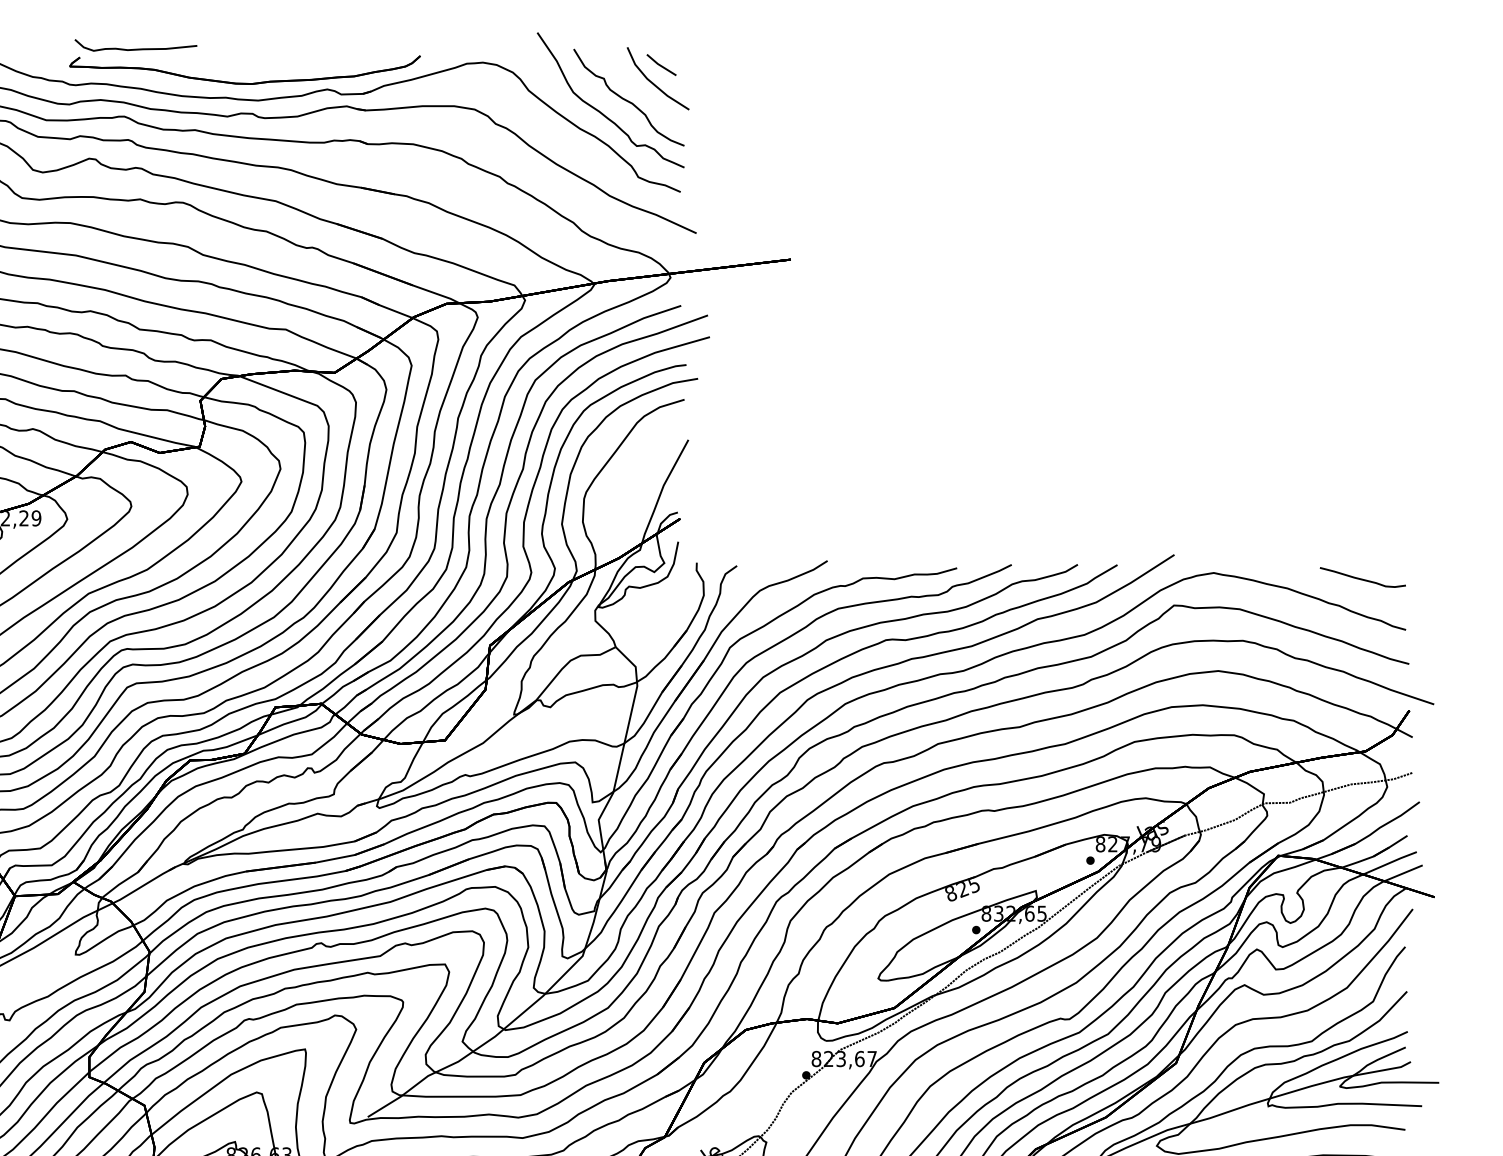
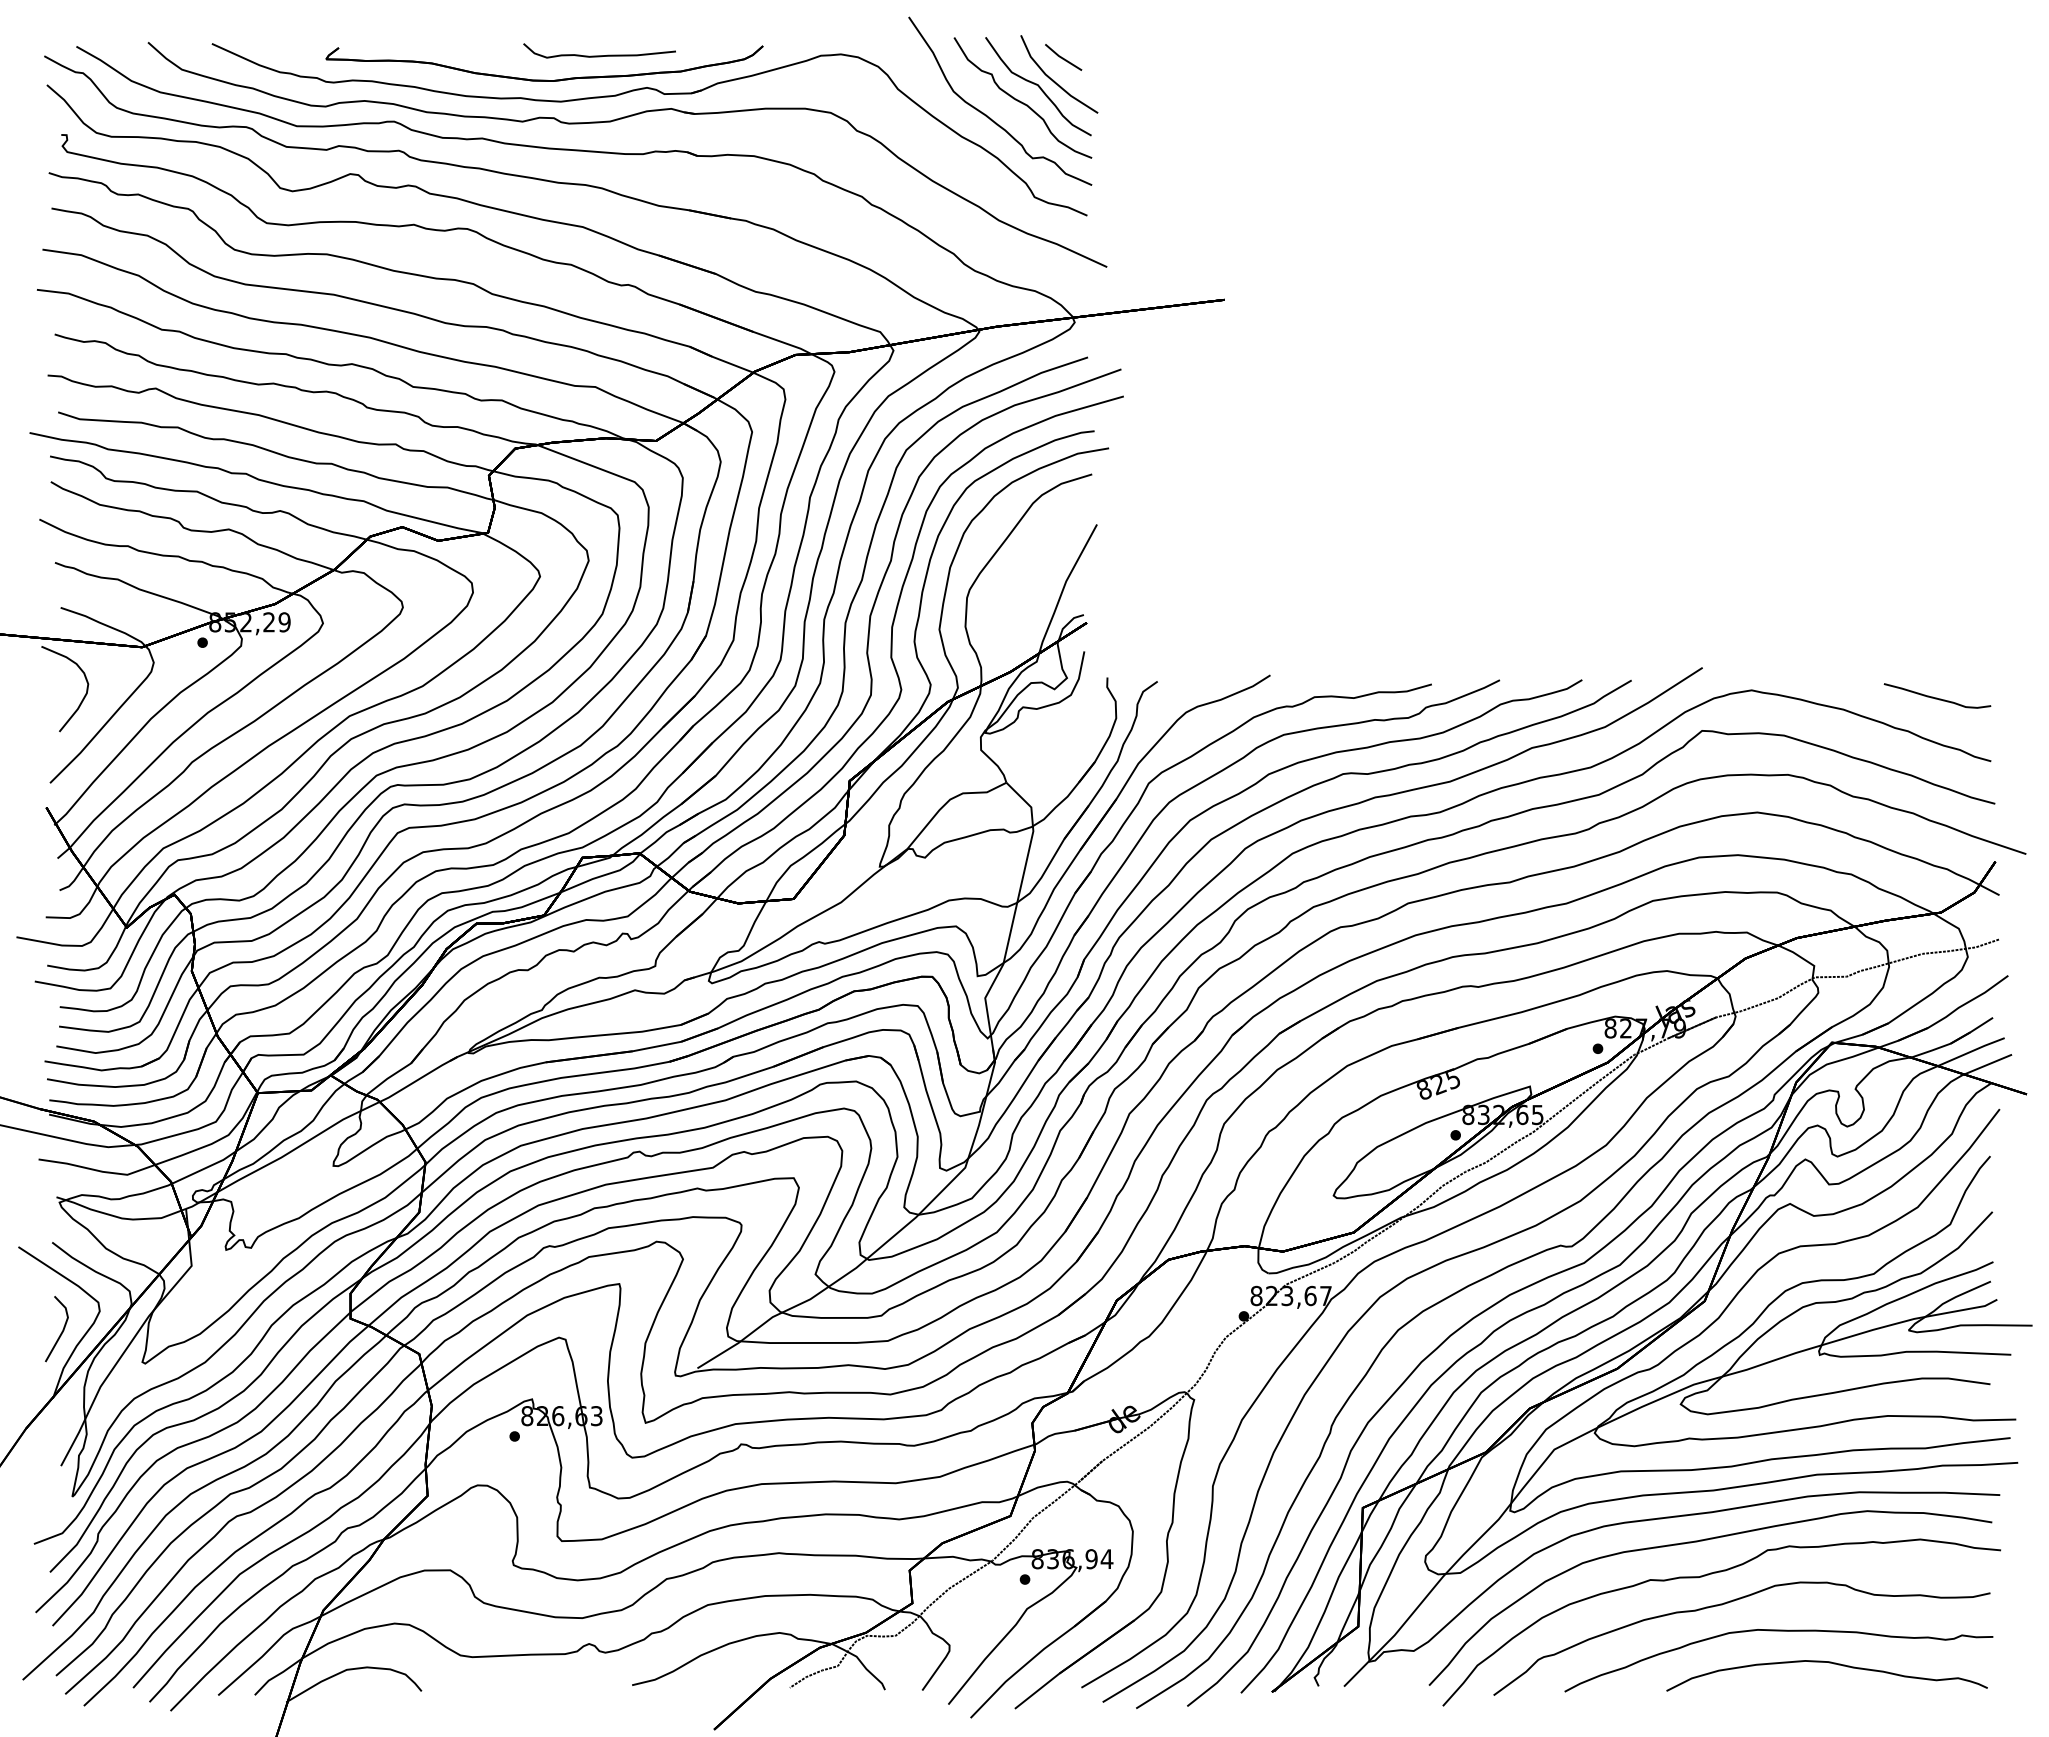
curve: (135, 49) -> (599, 55), moved
curve: (641, 88) -> (1038, 86), added

